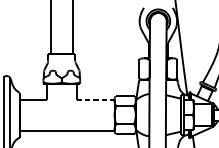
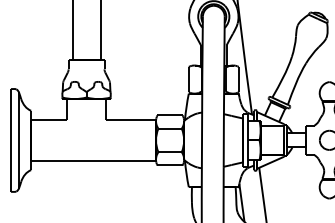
line: (95, 100) -> (131, 120), dashed -> solid

